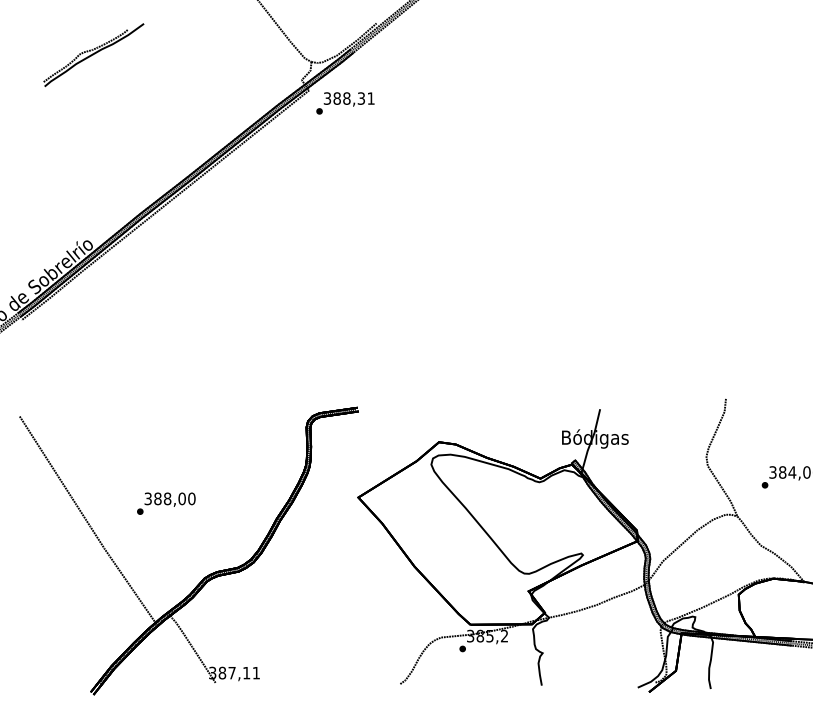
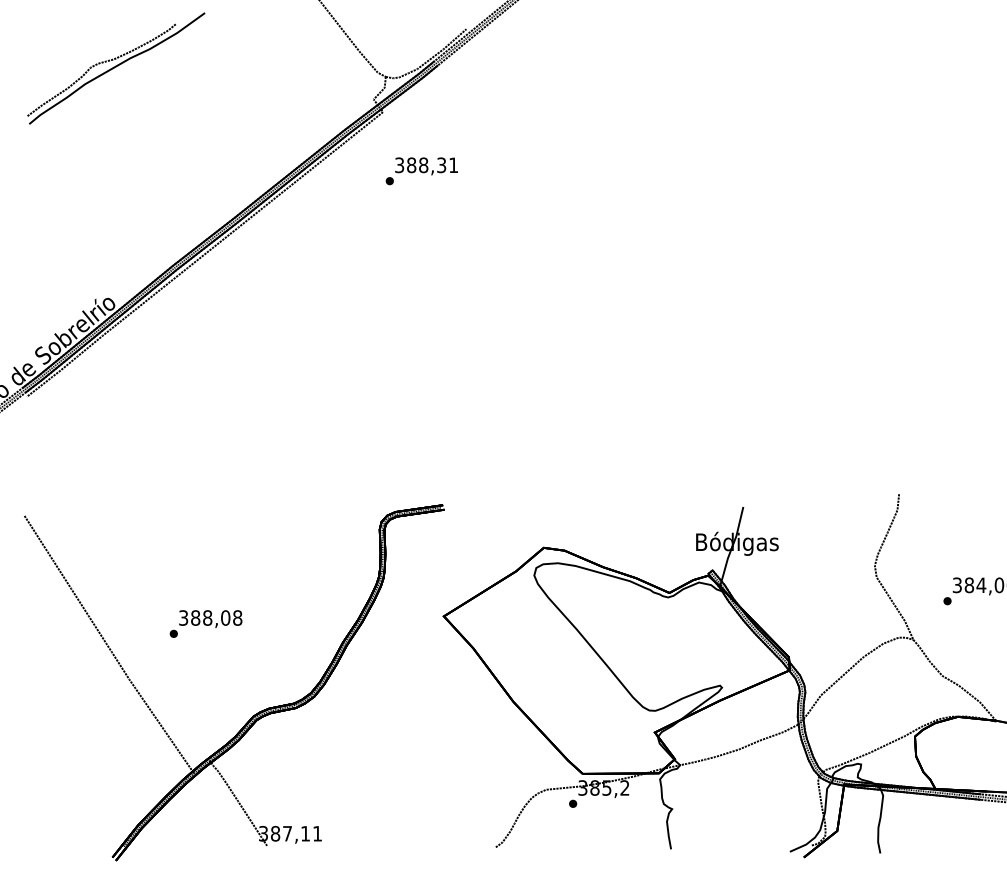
part: (93, 55) -> (116, 68), size x1.43
text: (345, 103) -> (421, 171), moved
text: (191, 498) -> (237, 617), 388,00 -> 388,08

